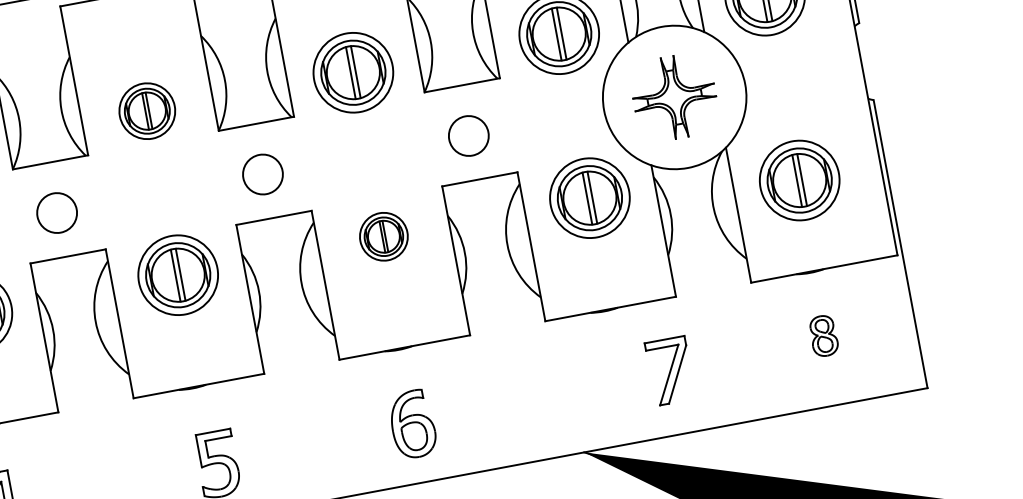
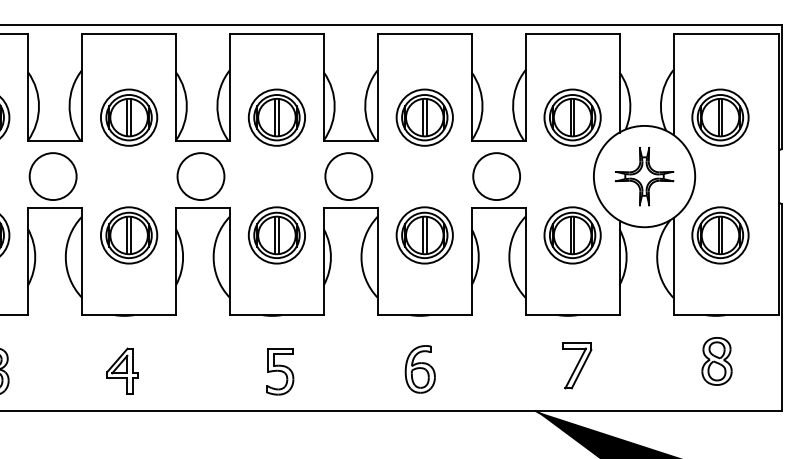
part: (146, 111) -> (276, 117), size x1.43
circle: (468, 135) -> (496, 176), size x1.67
circle: (262, 174) -> (348, 176), size x1.67
part: (799, 180) -> (720, 235), moved
circle: (56, 213) -> (200, 176), size x1.67
part: (383, 236) -> (424, 235), size x1.67
part: (823, 336) -> (716, 361), size x1.67
part: (670, 370) -> (577, 365), moved

